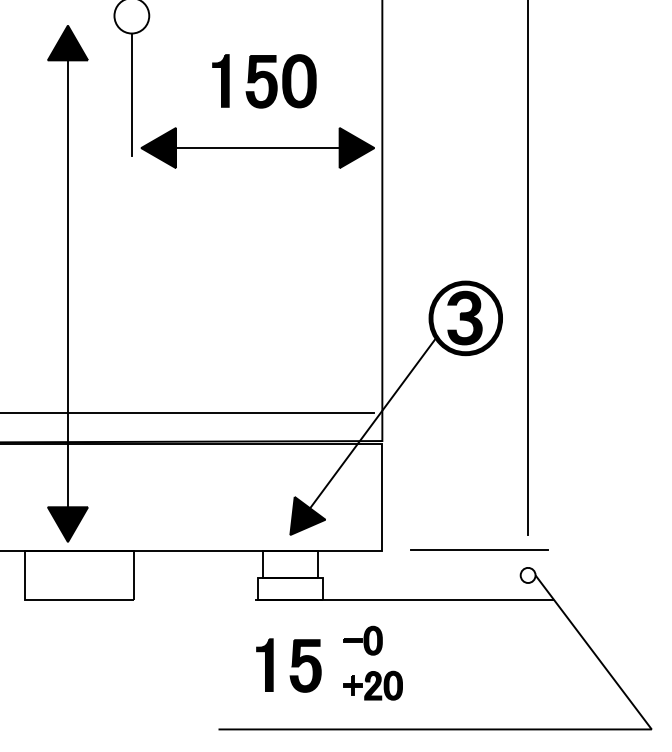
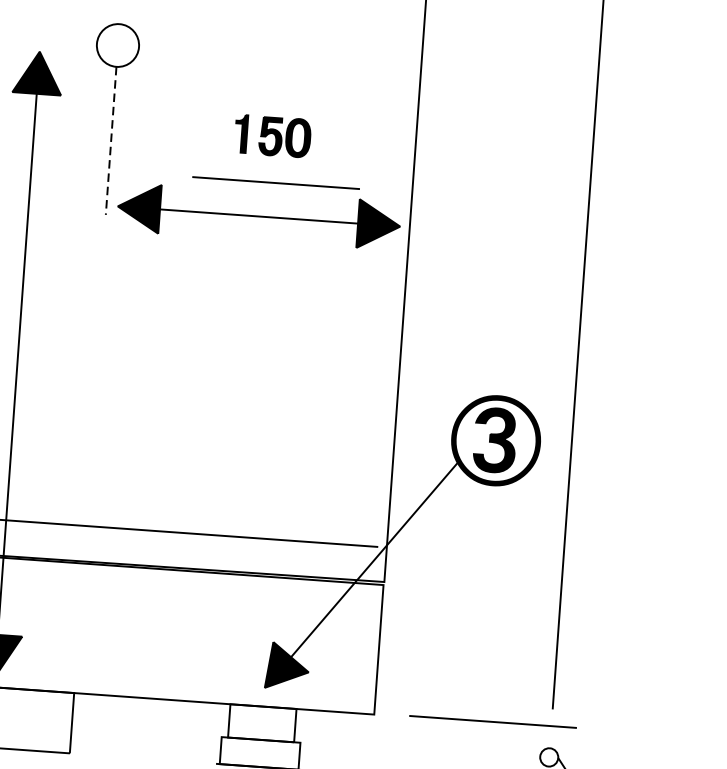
part: (264, 81) -> (272, 136), size x0.6
line: (131, 95) -> (110, 141), solid -> dashed
line: (269, 119) -> (275, 182), added

